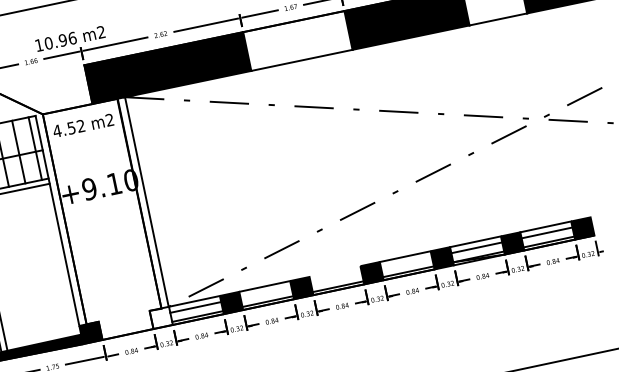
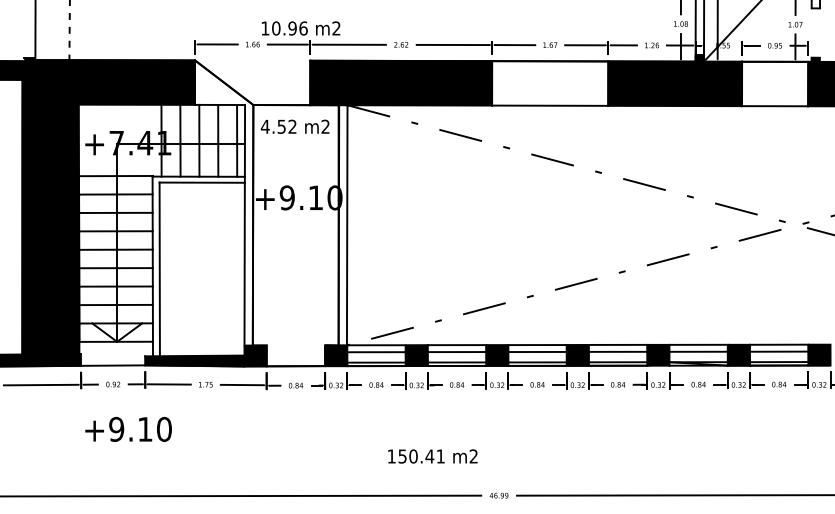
line: (405, 262) -> (617, 351), added
line: (335, 271) -> (537, 345), added
line: (336, 277) -> (537, 351), added
line: (265, 292) -> (456, 352), added
fill: (161, 317) -> (336, 355), added

